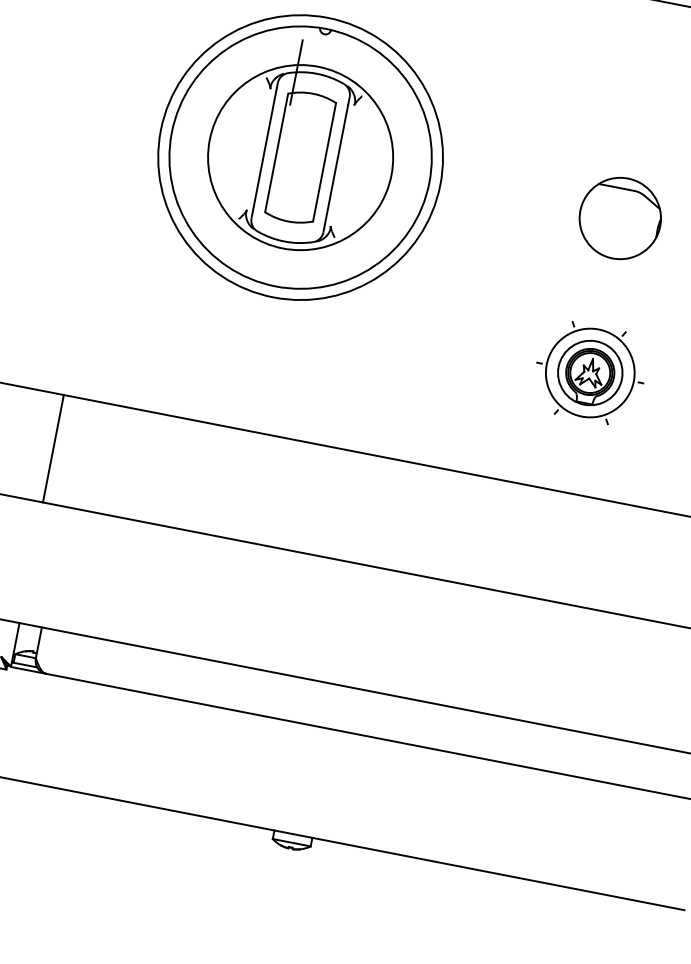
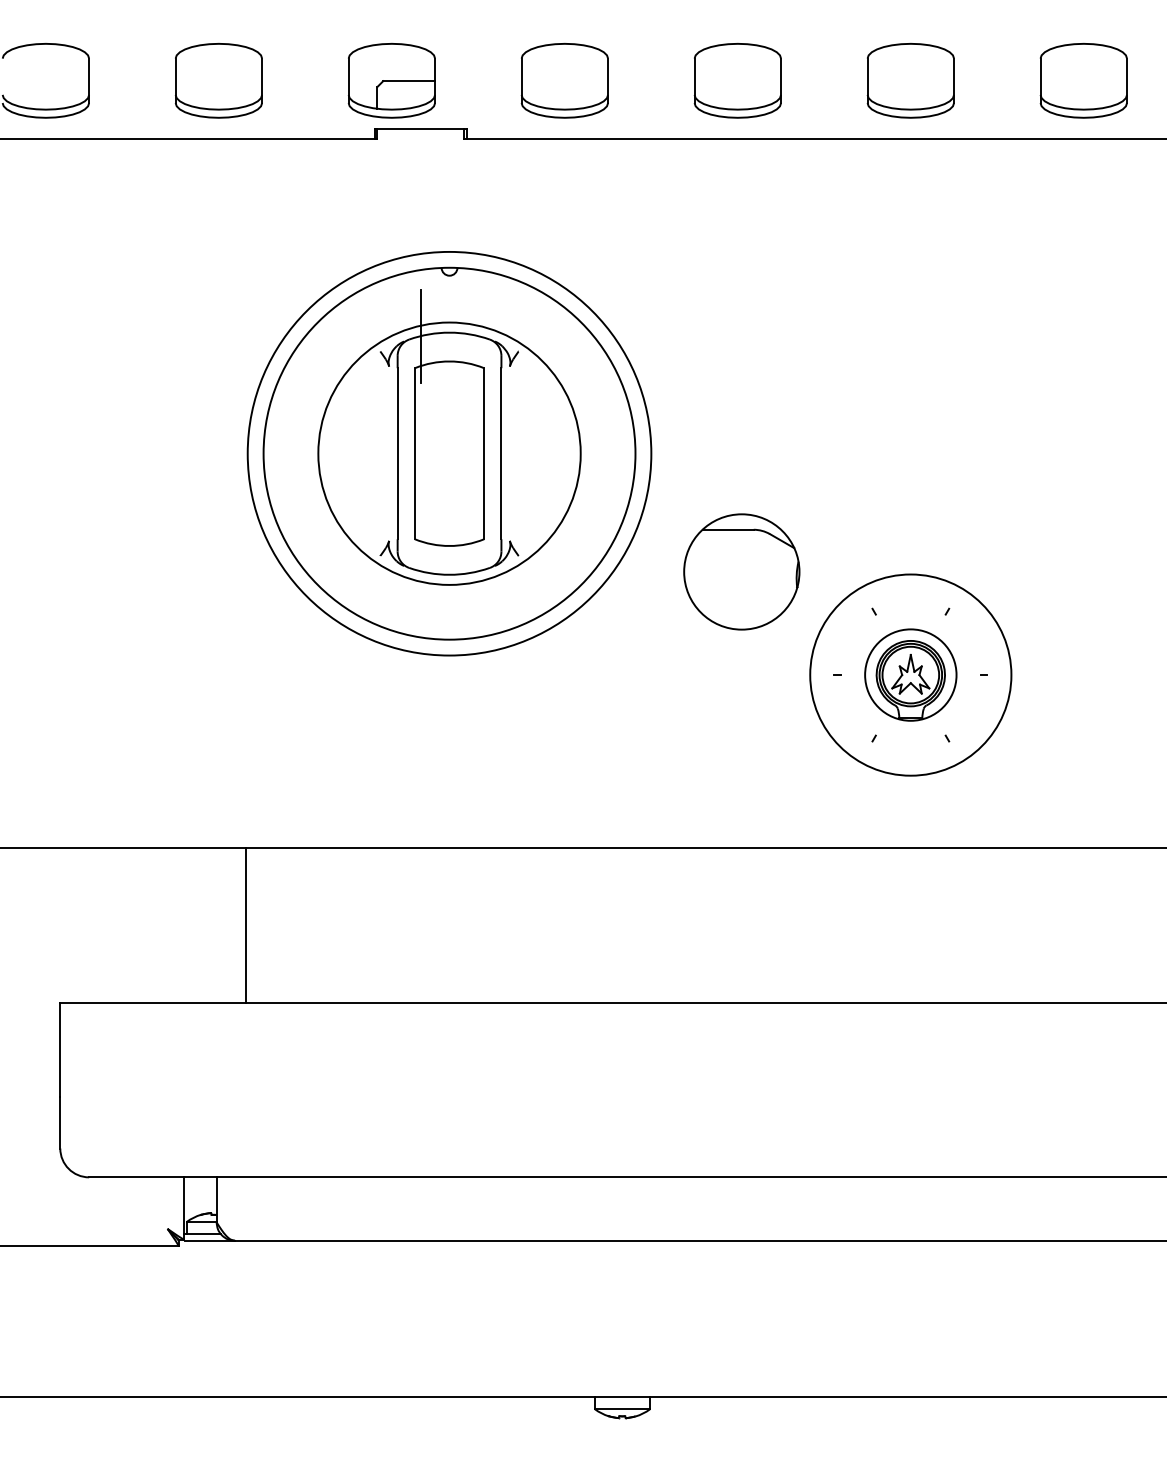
part: (620, 218) -> (741, 571), moved
circle: (590, 372) -> (910, 674), size x1.6
line: (53, 448) -> (246, 925), moved

